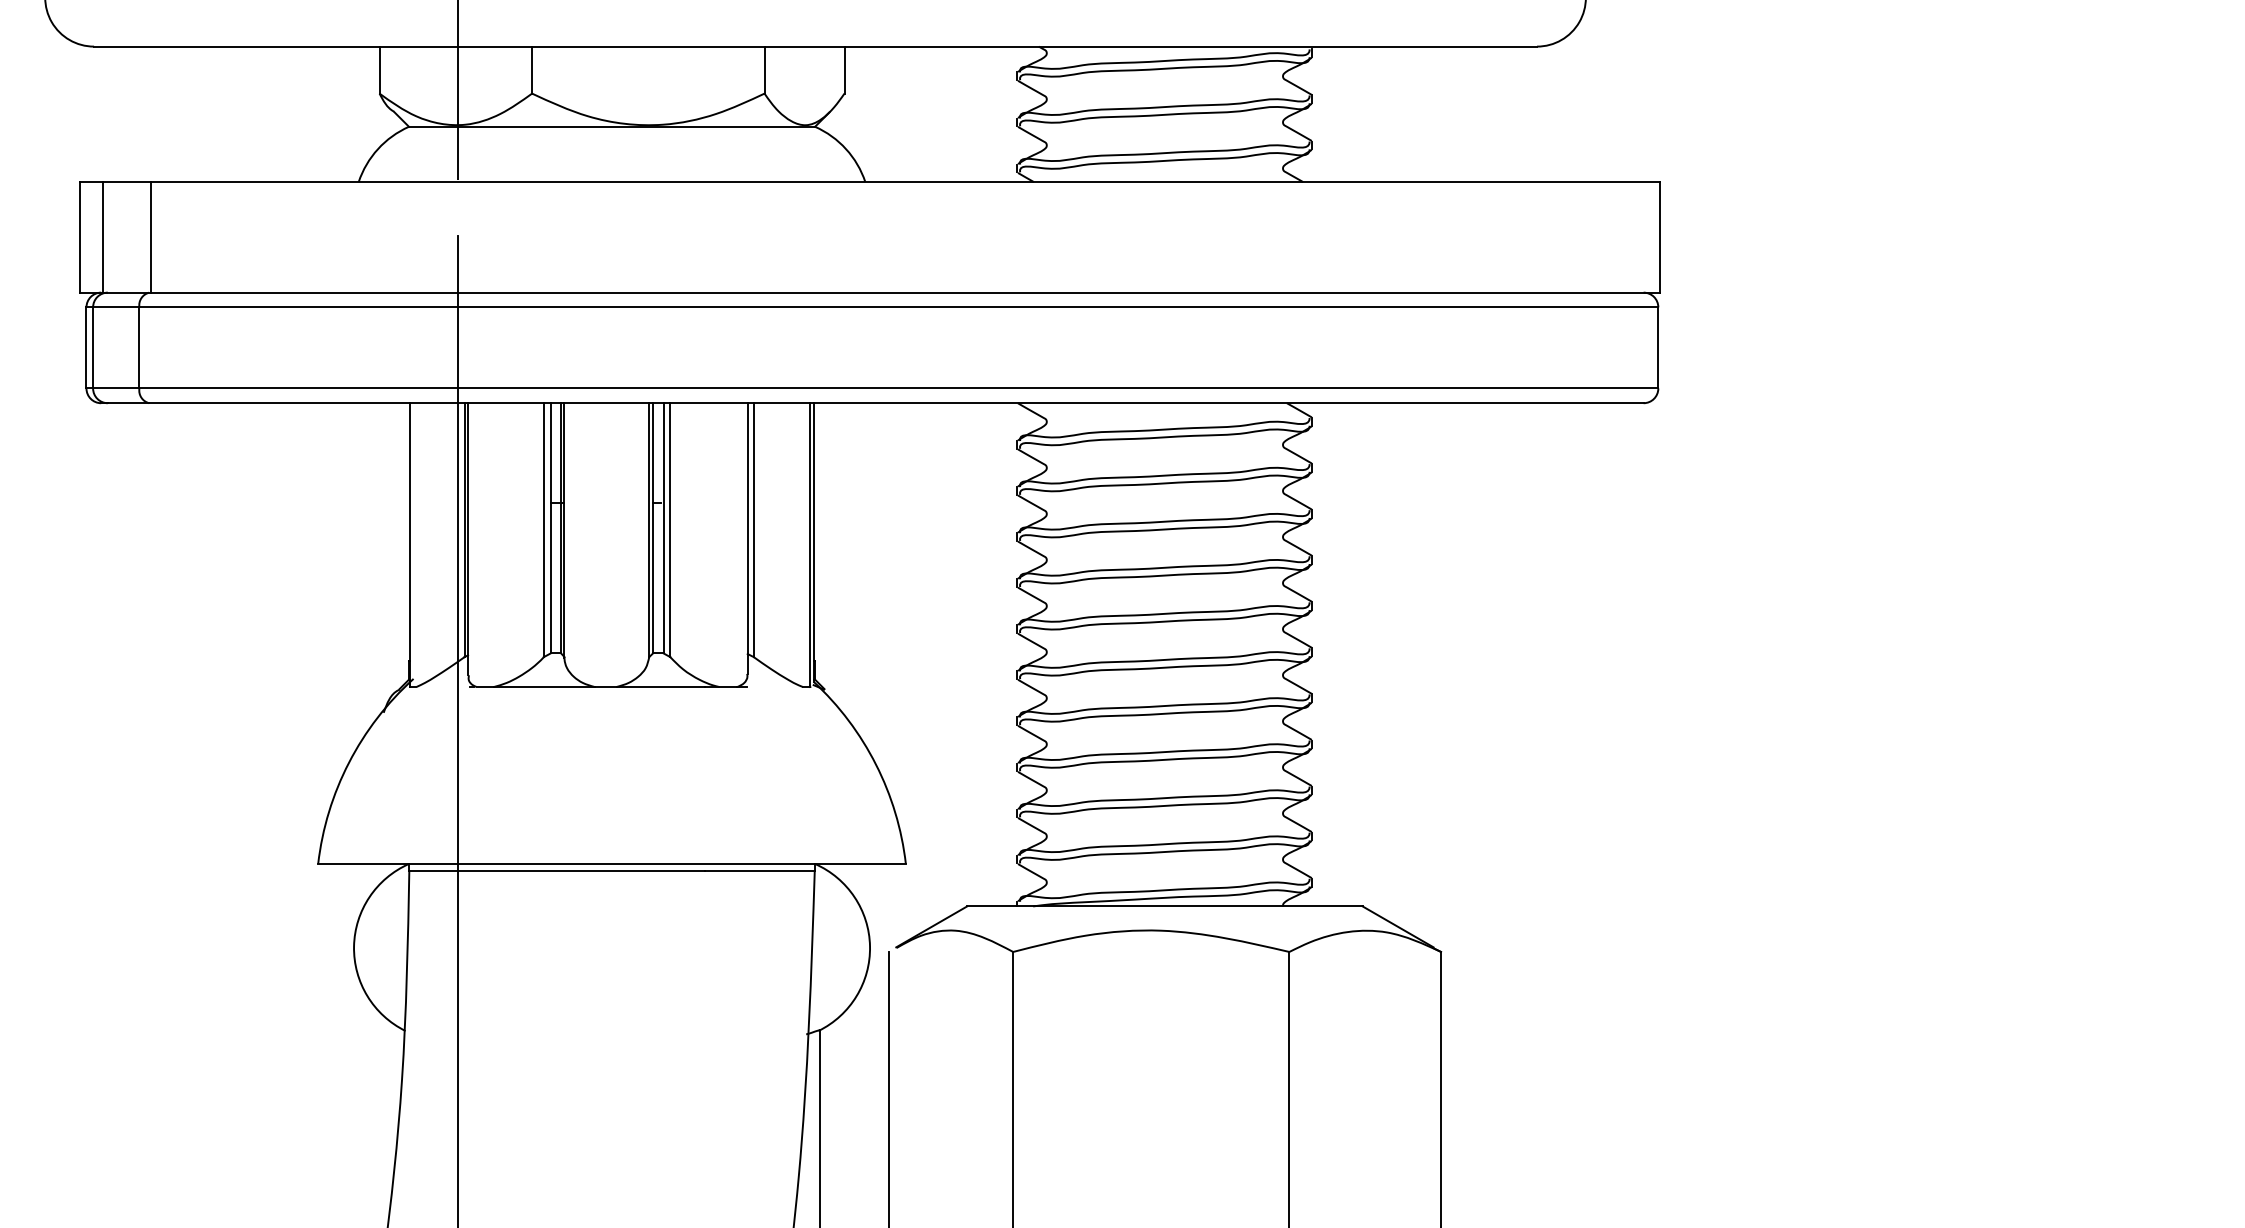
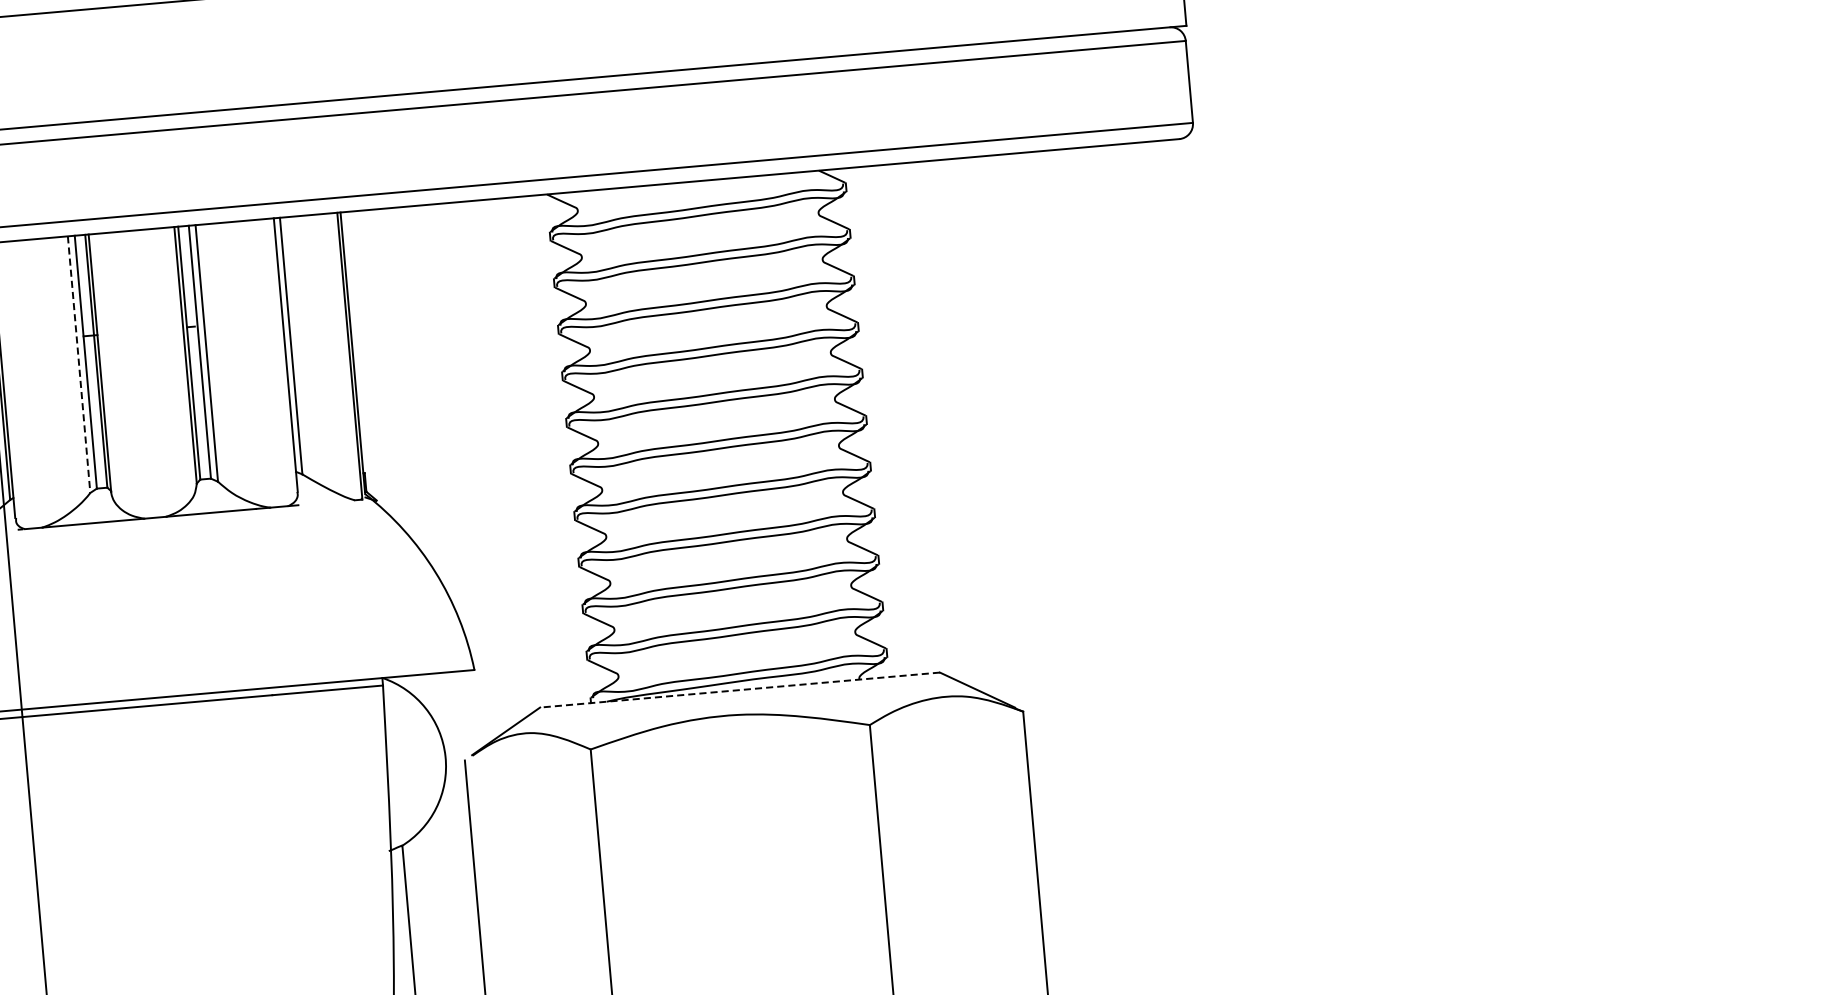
line: (543, 530) -> (78, 365), solid -> dashed
line: (1164, 906) -> (739, 690), solid -> dashed

